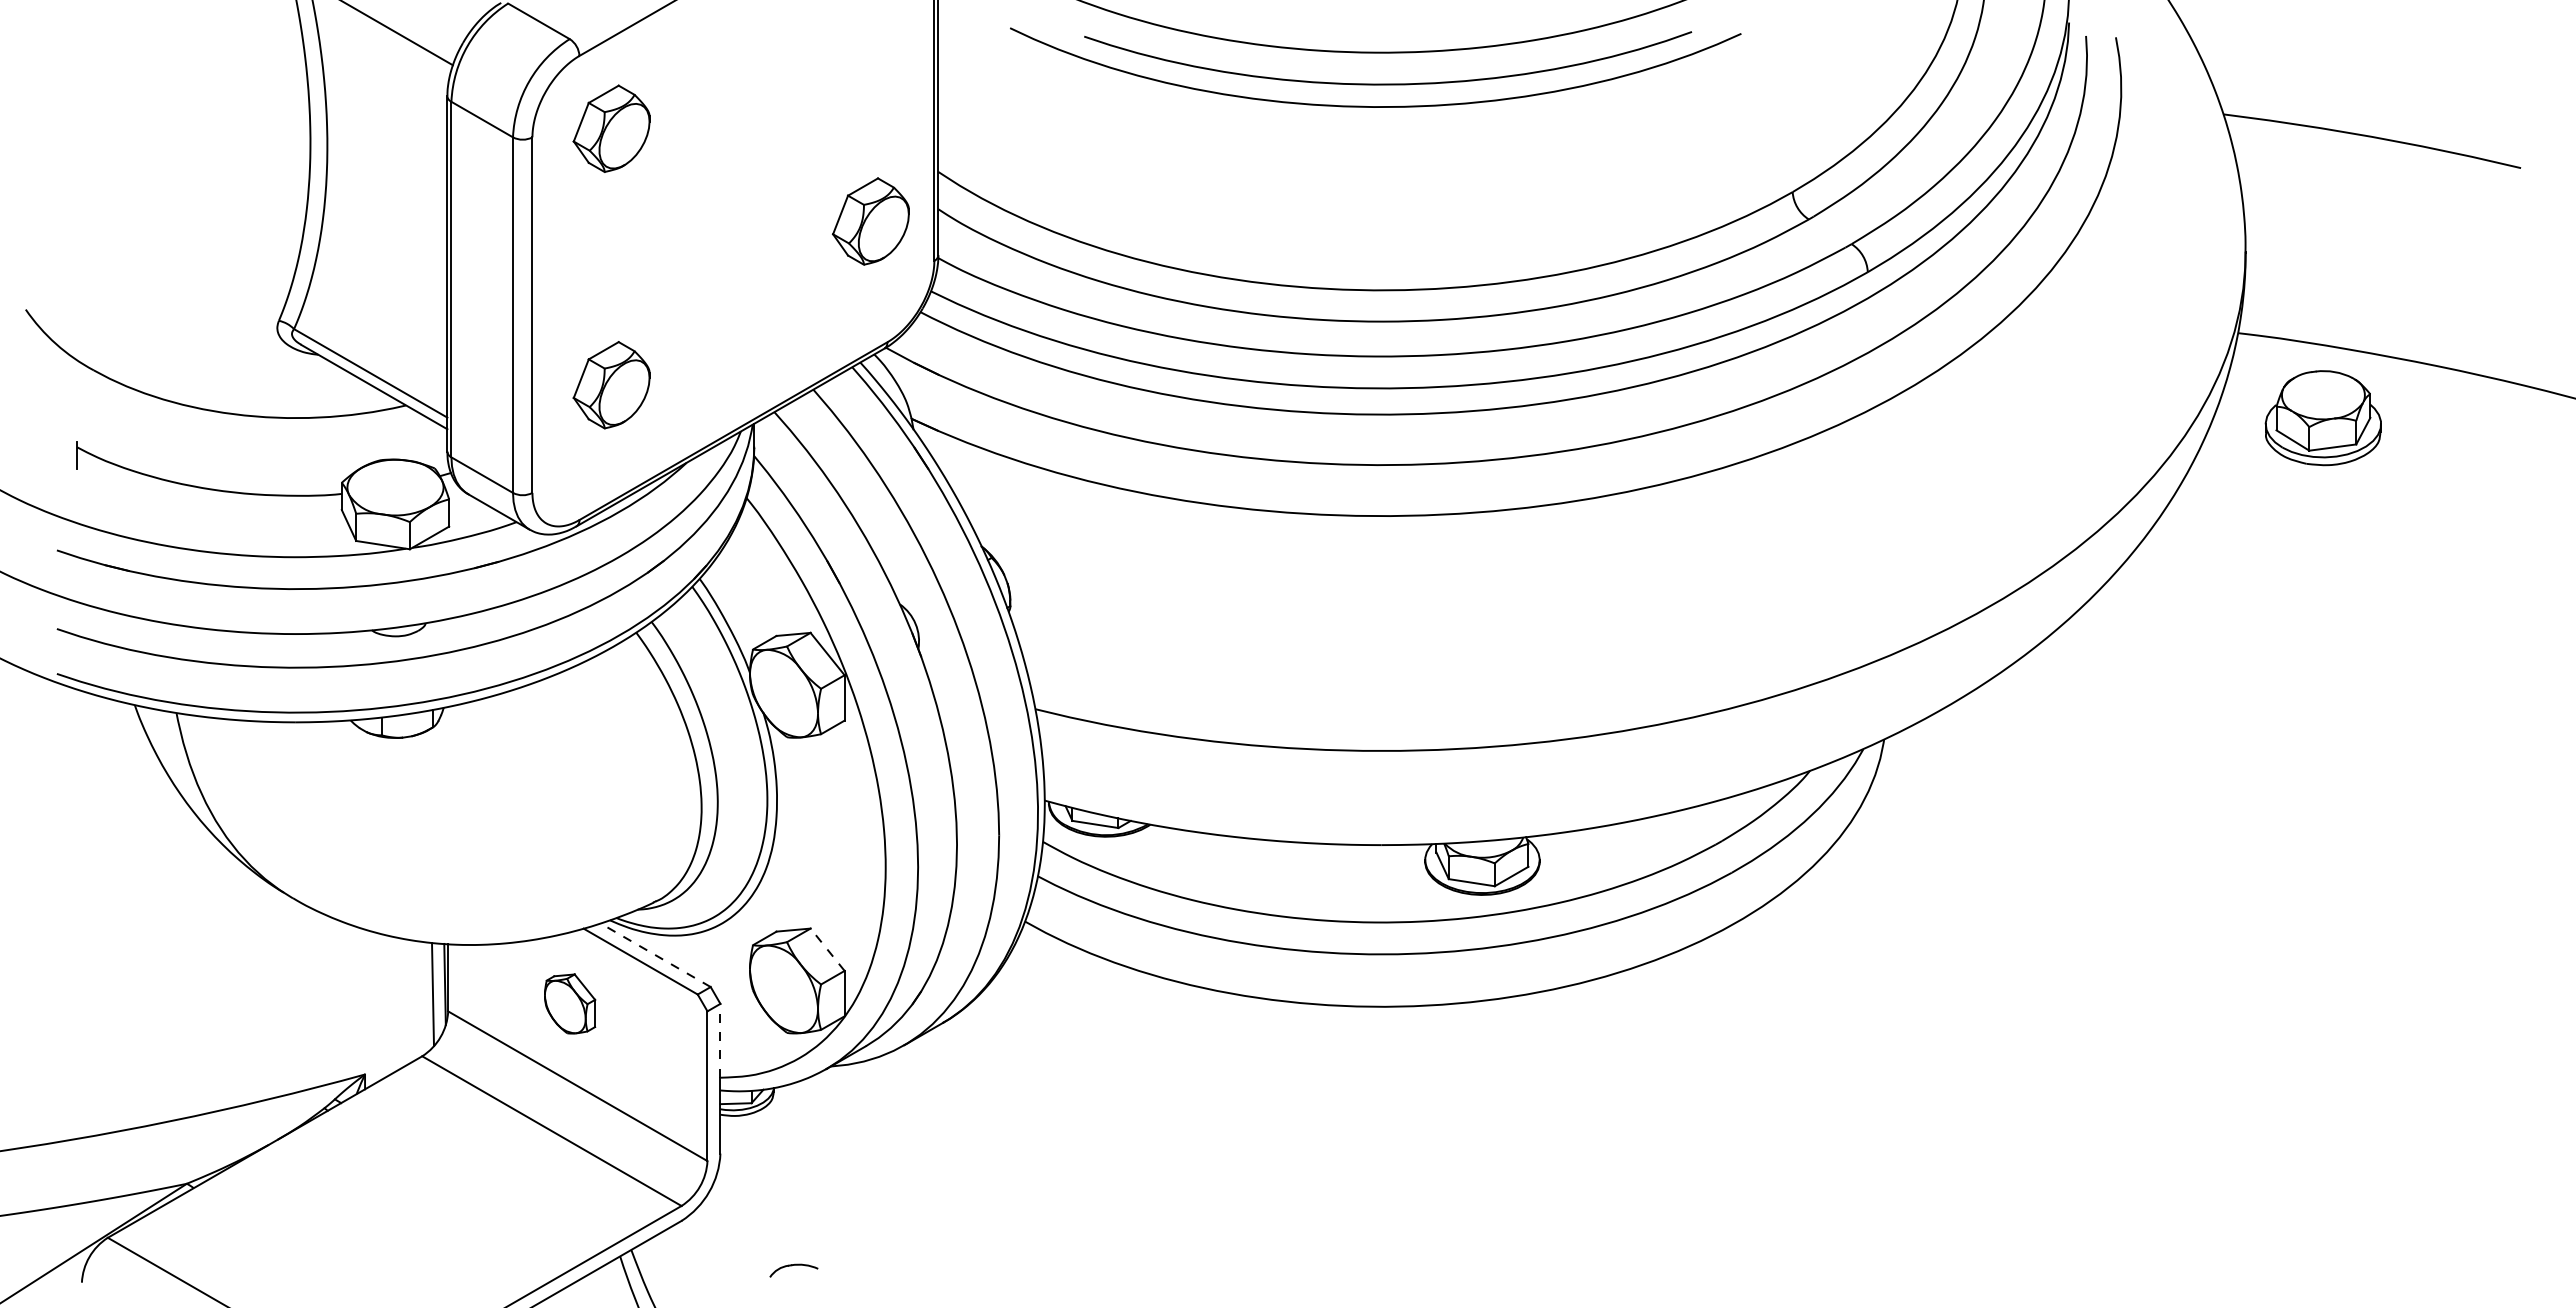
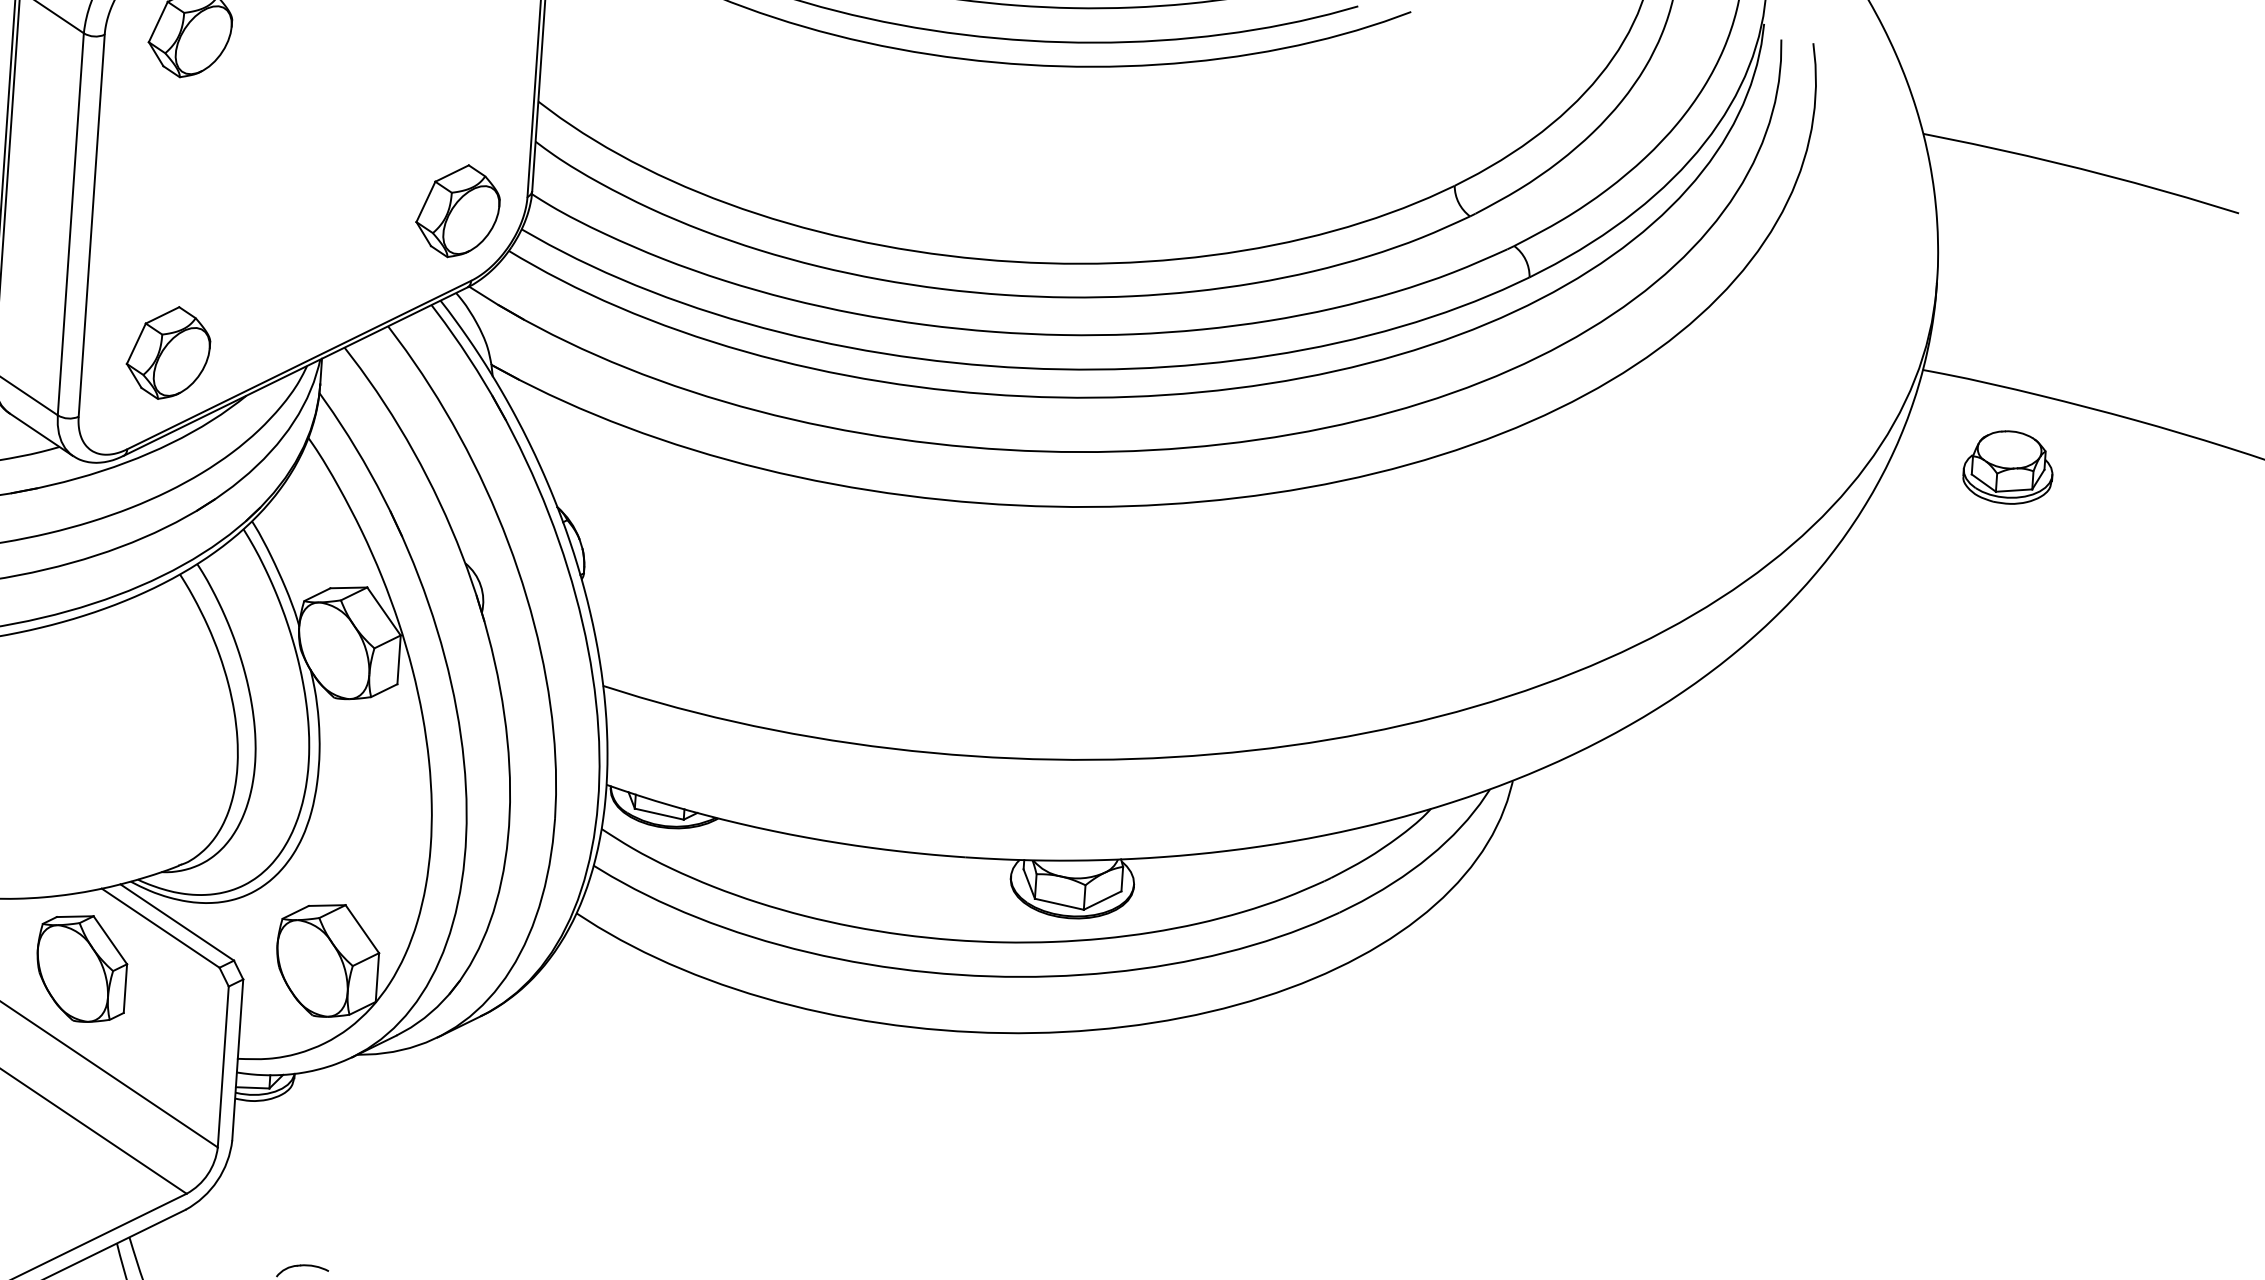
part: (870, 221) -> (457, 211), moved
part: (611, 385) -> (168, 353), moved
part: (2323, 417) -> (2008, 466), size x0.71
line: (827, 949) -> (362, 928), dashed -> solid
line: (655, 955) -> (177, 922), dashed -> solid
part: (569, 1003) -> (81, 968), size x1.67
line: (720, 1040) -> (240, 1018), dashed -> solid

